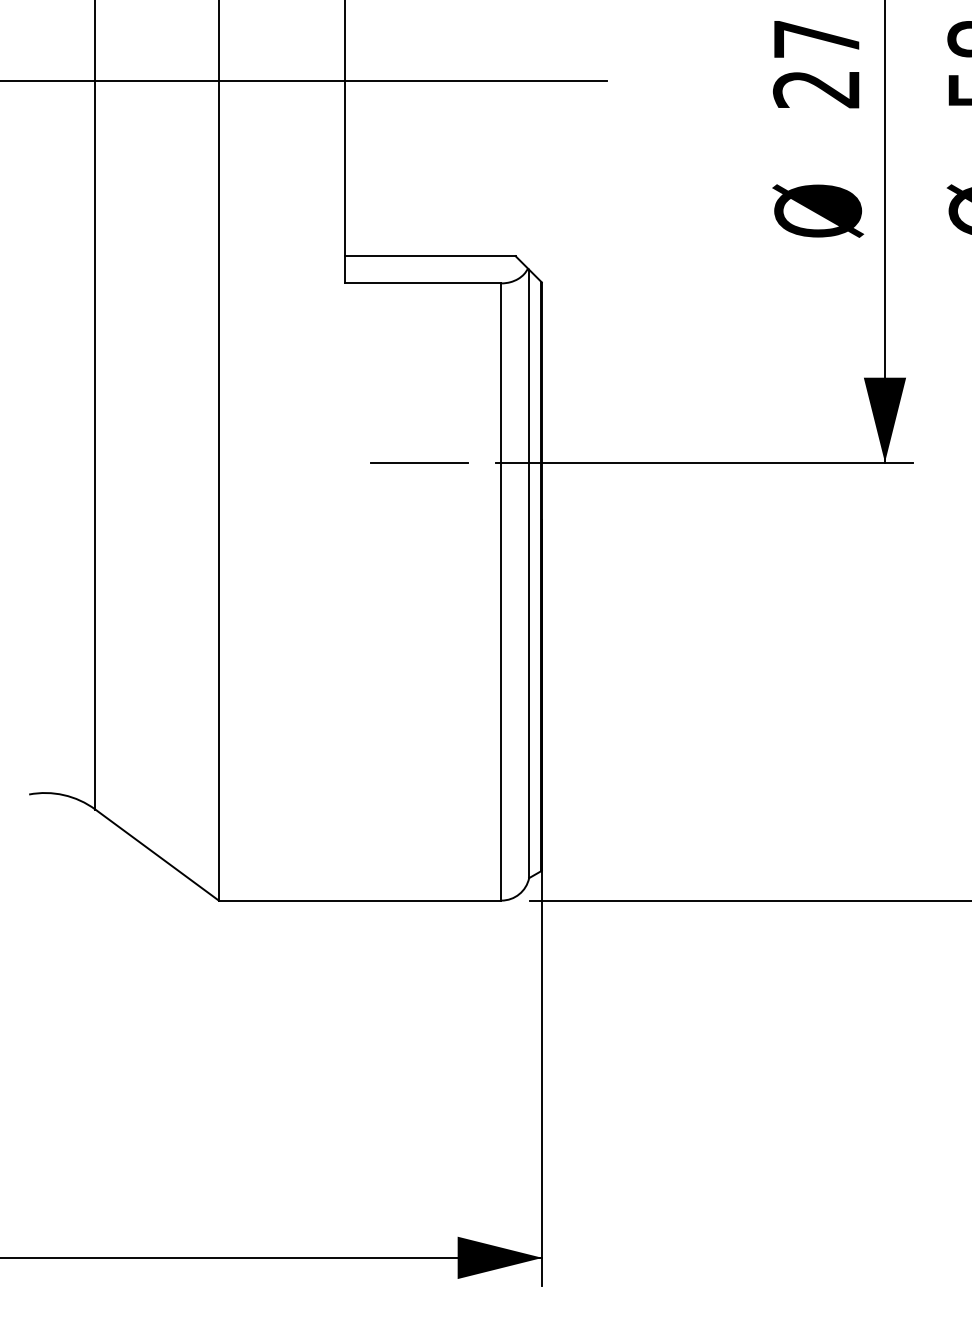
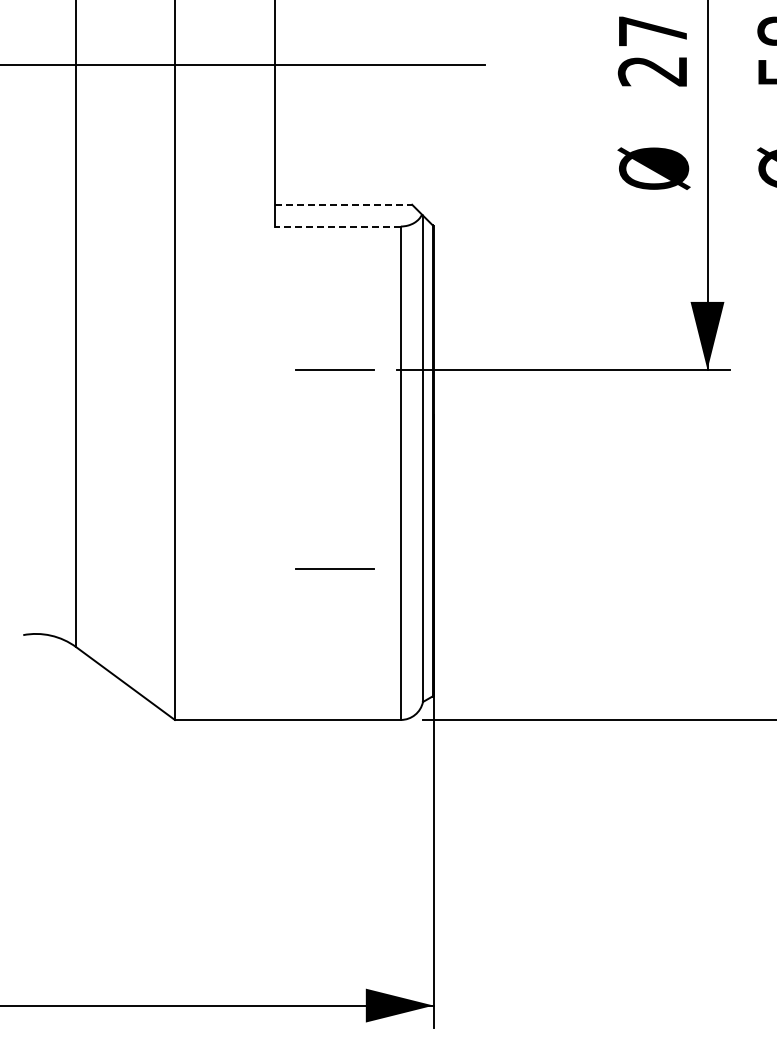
line: (430, 255) -> (344, 204), solid -> dashed
line: (423, 283) -> (338, 226), solid -> dashed
line: (418, 711) -> (334, 568), added

